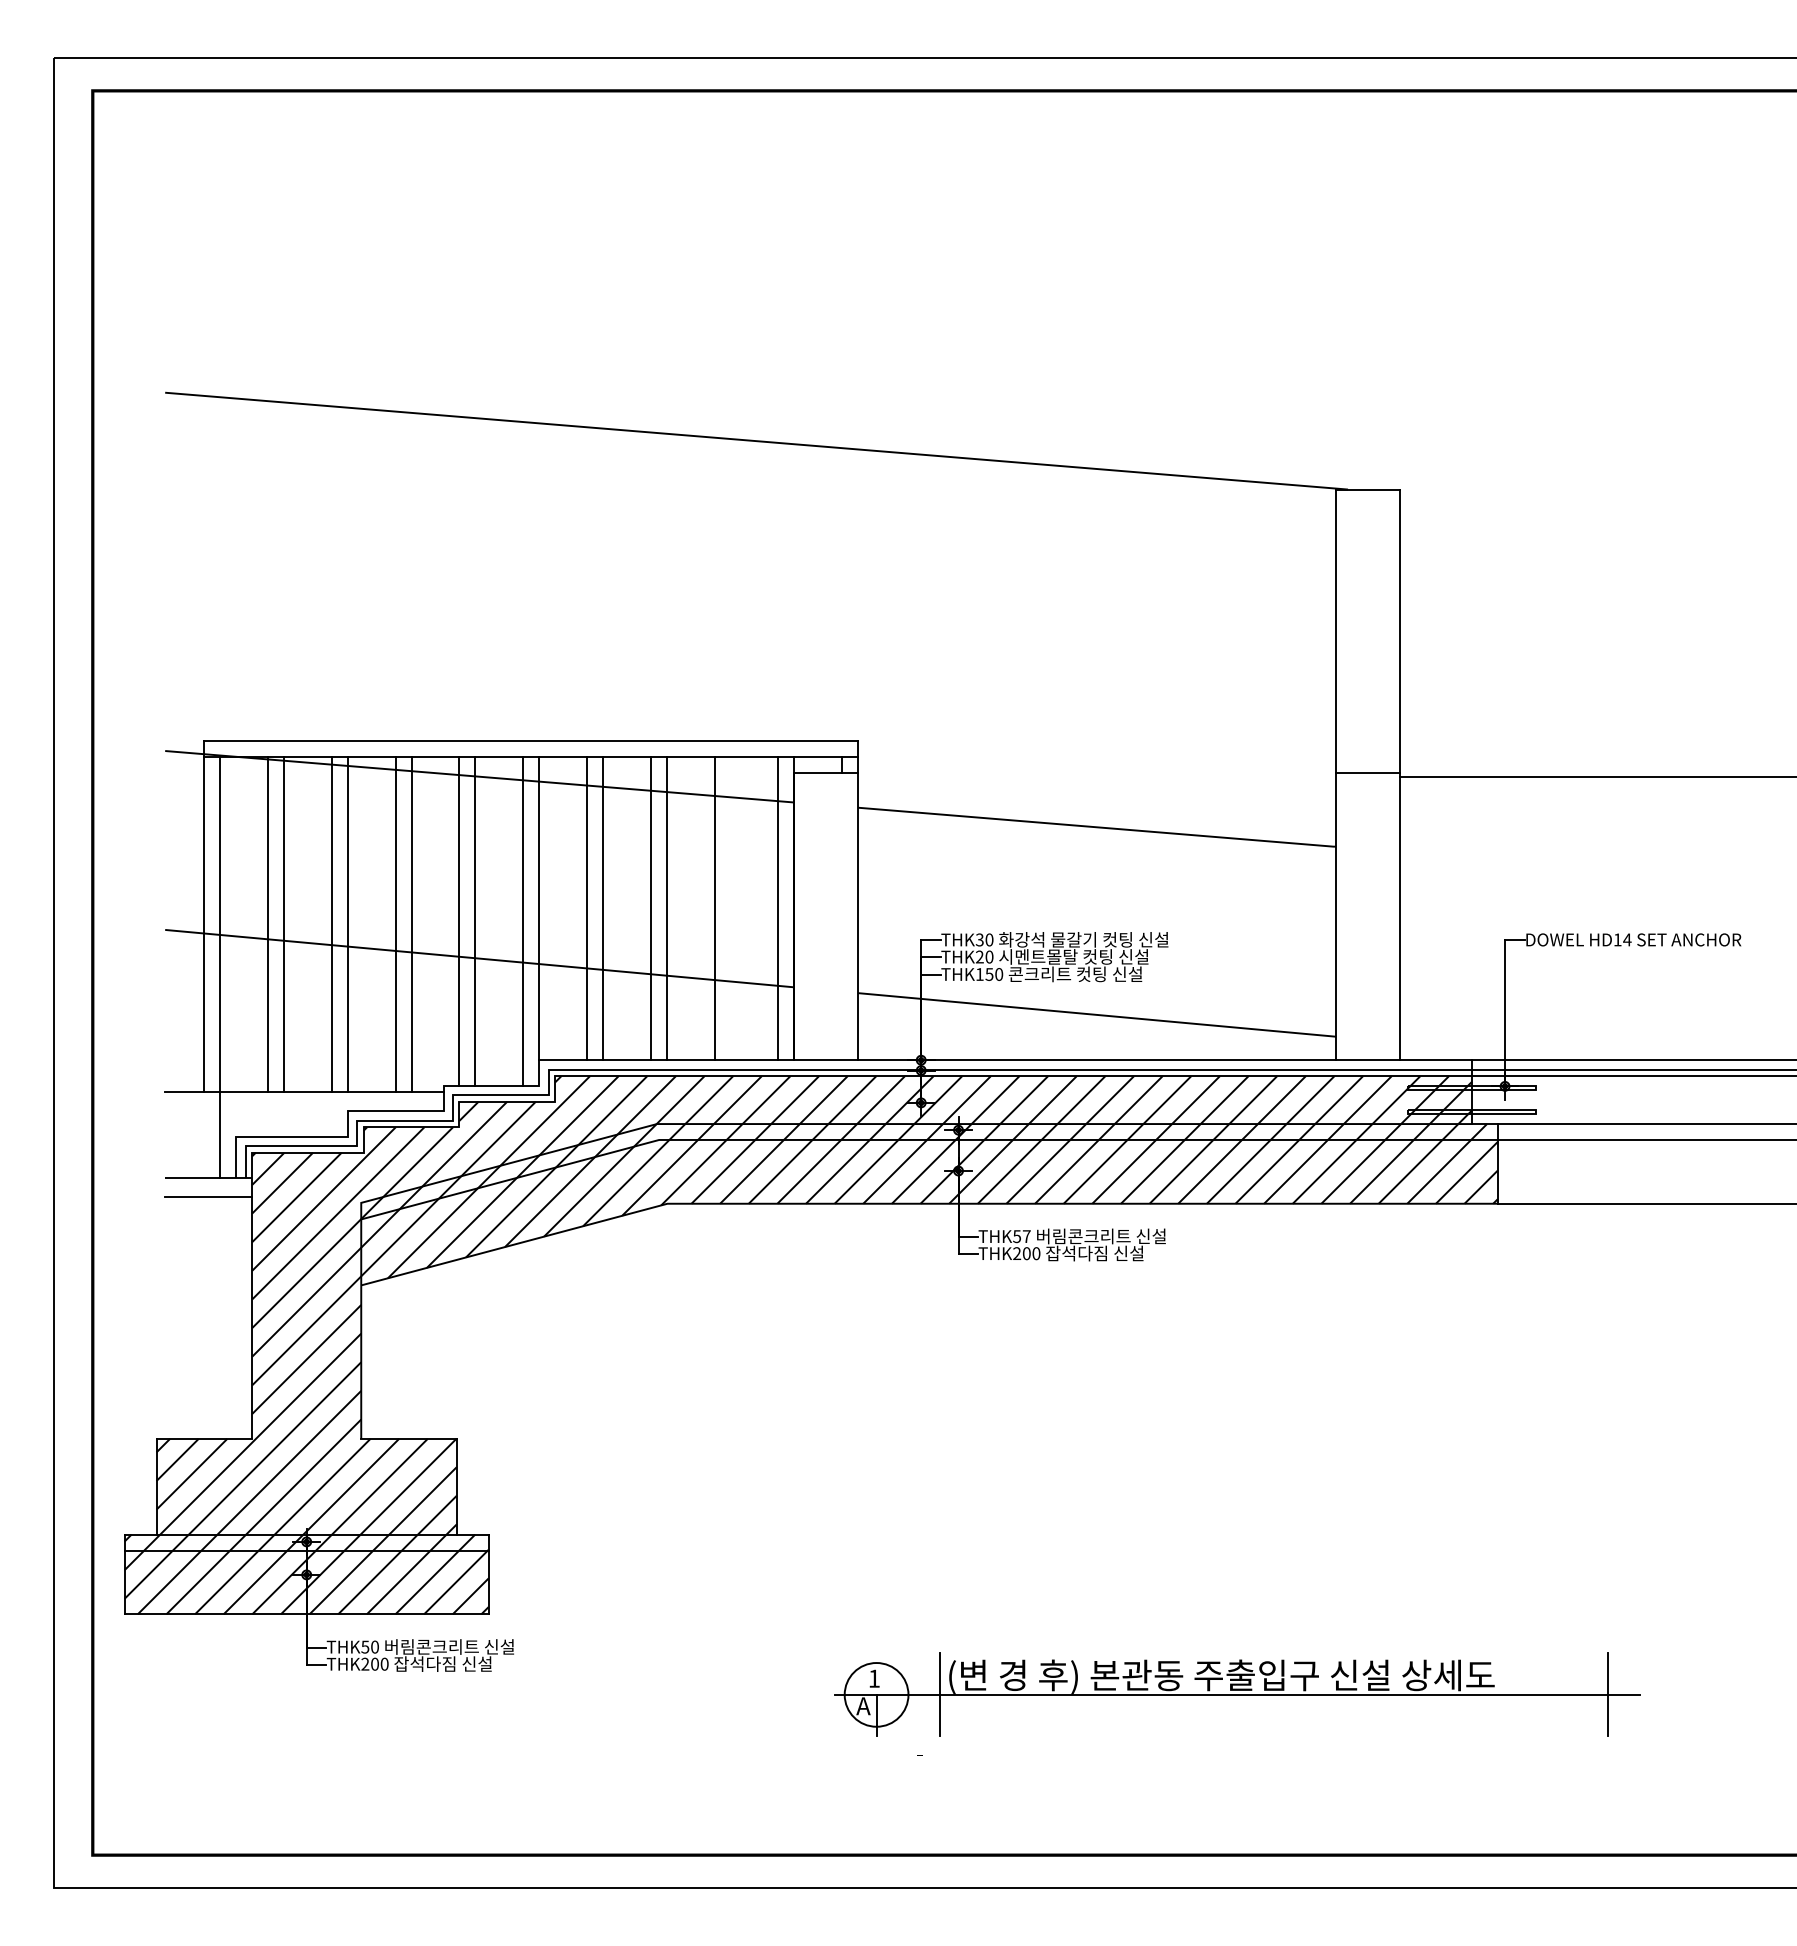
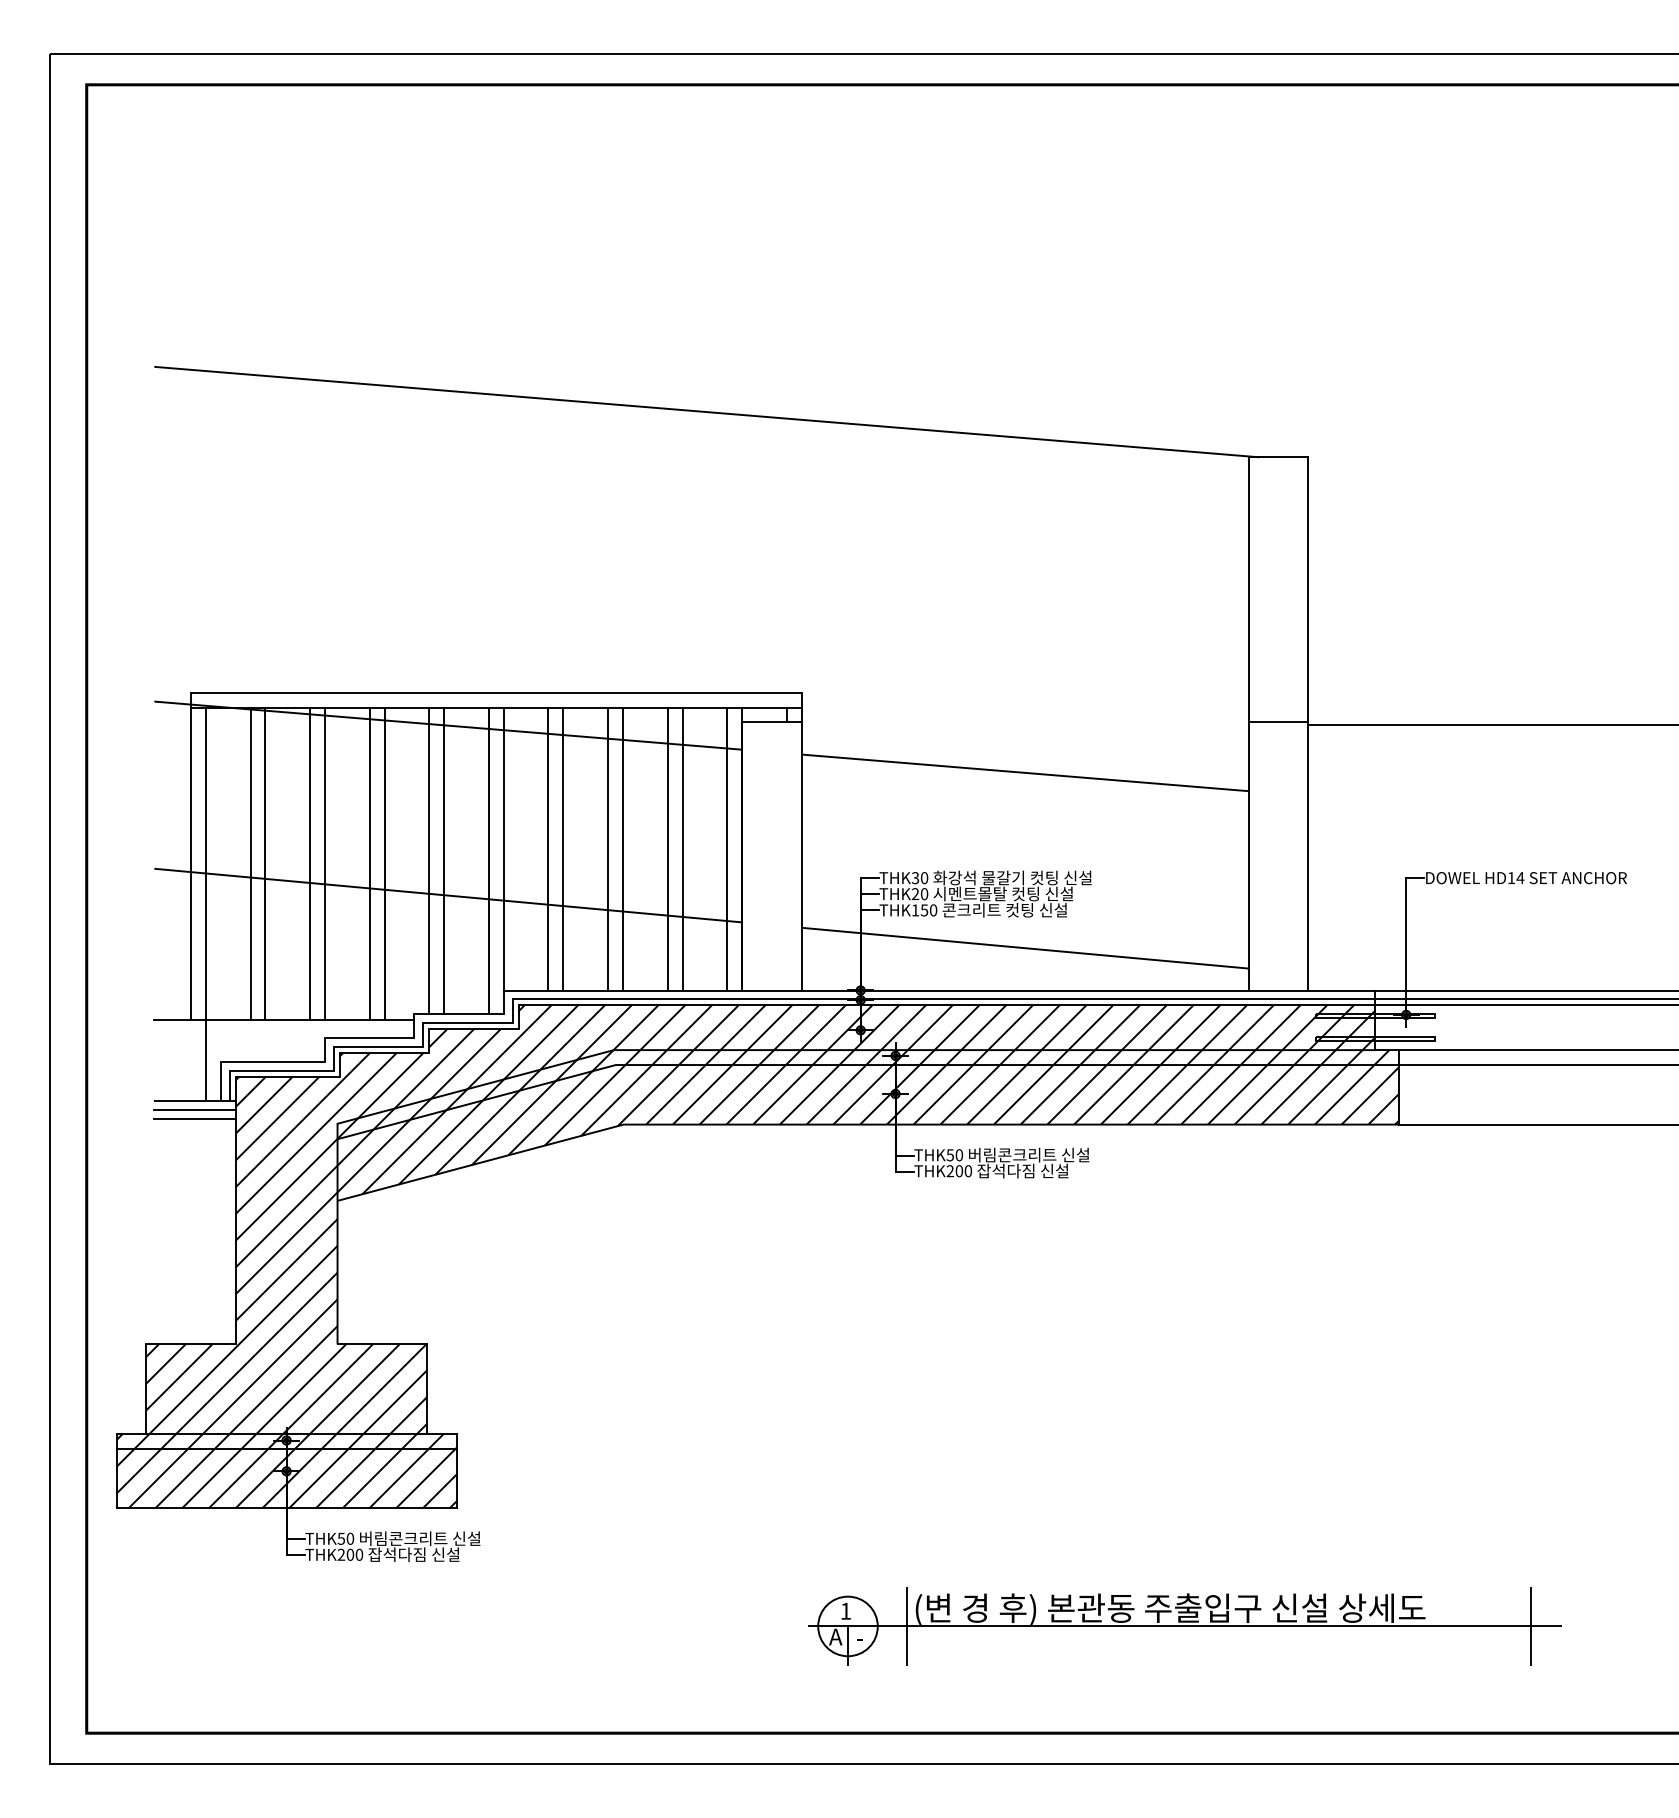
line: (730, 908) -> (682, 848), added
line: (208, 1187) -> (194, 1109), added
text: (1026, 1236) -> (959, 1155), THK57 -> THK50
part: (1237, 1694) -> (1185, 1626), moved

